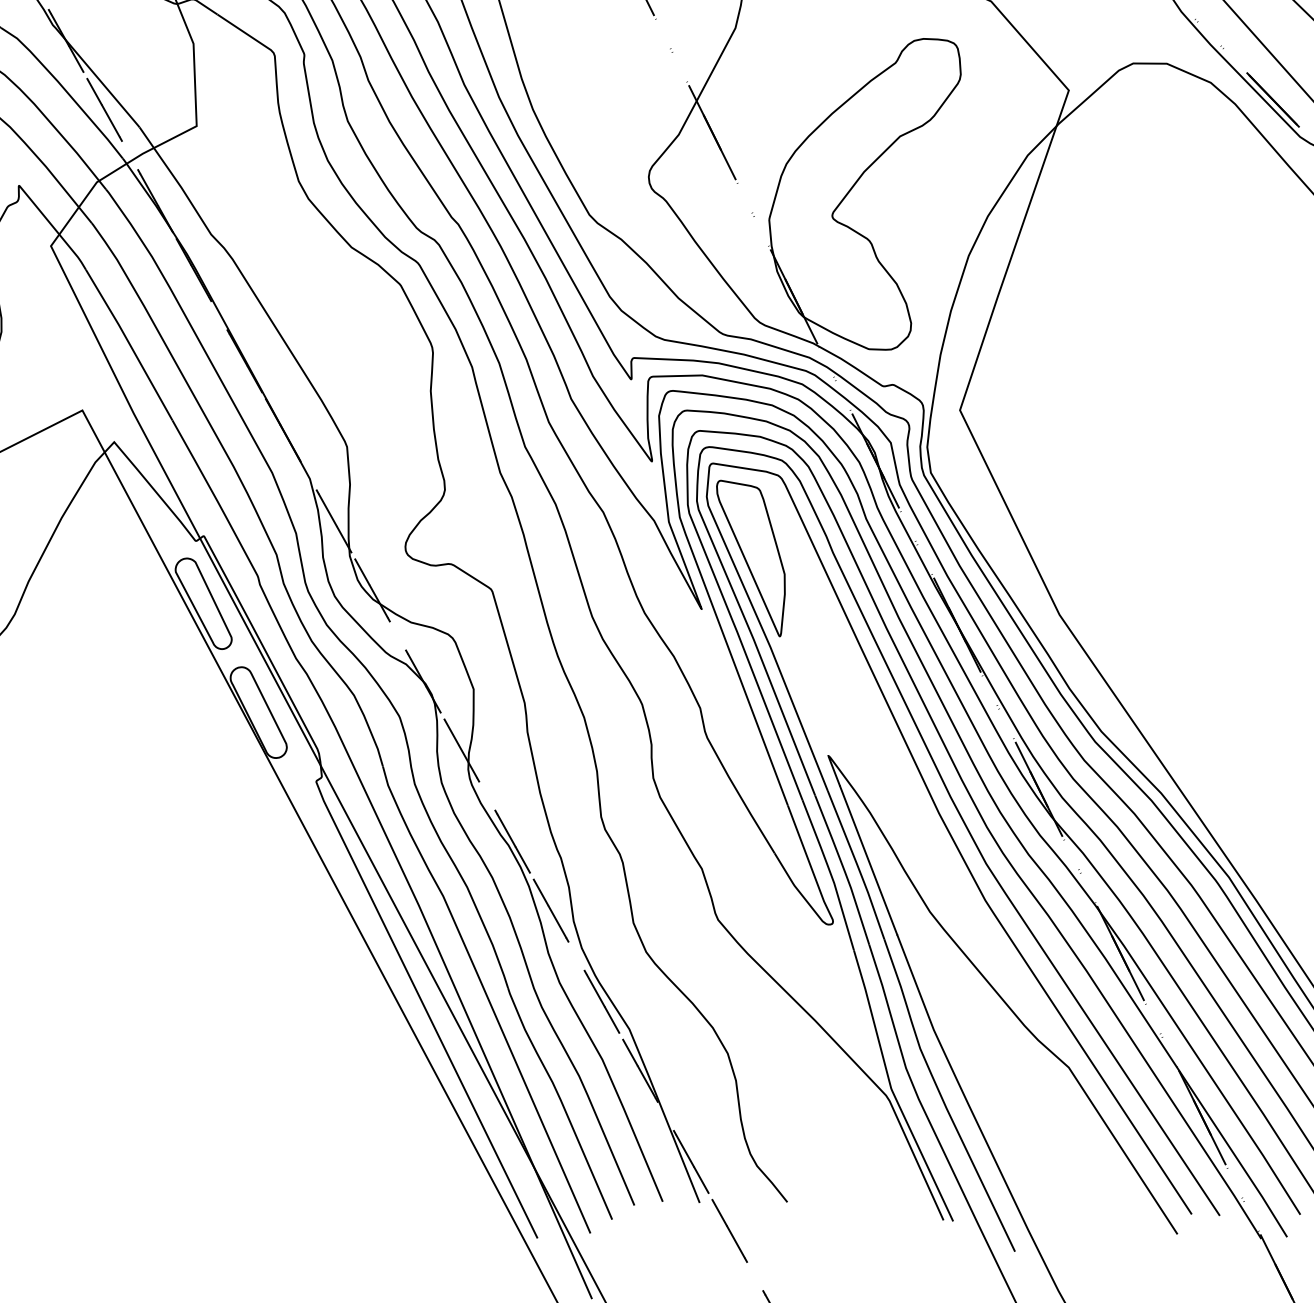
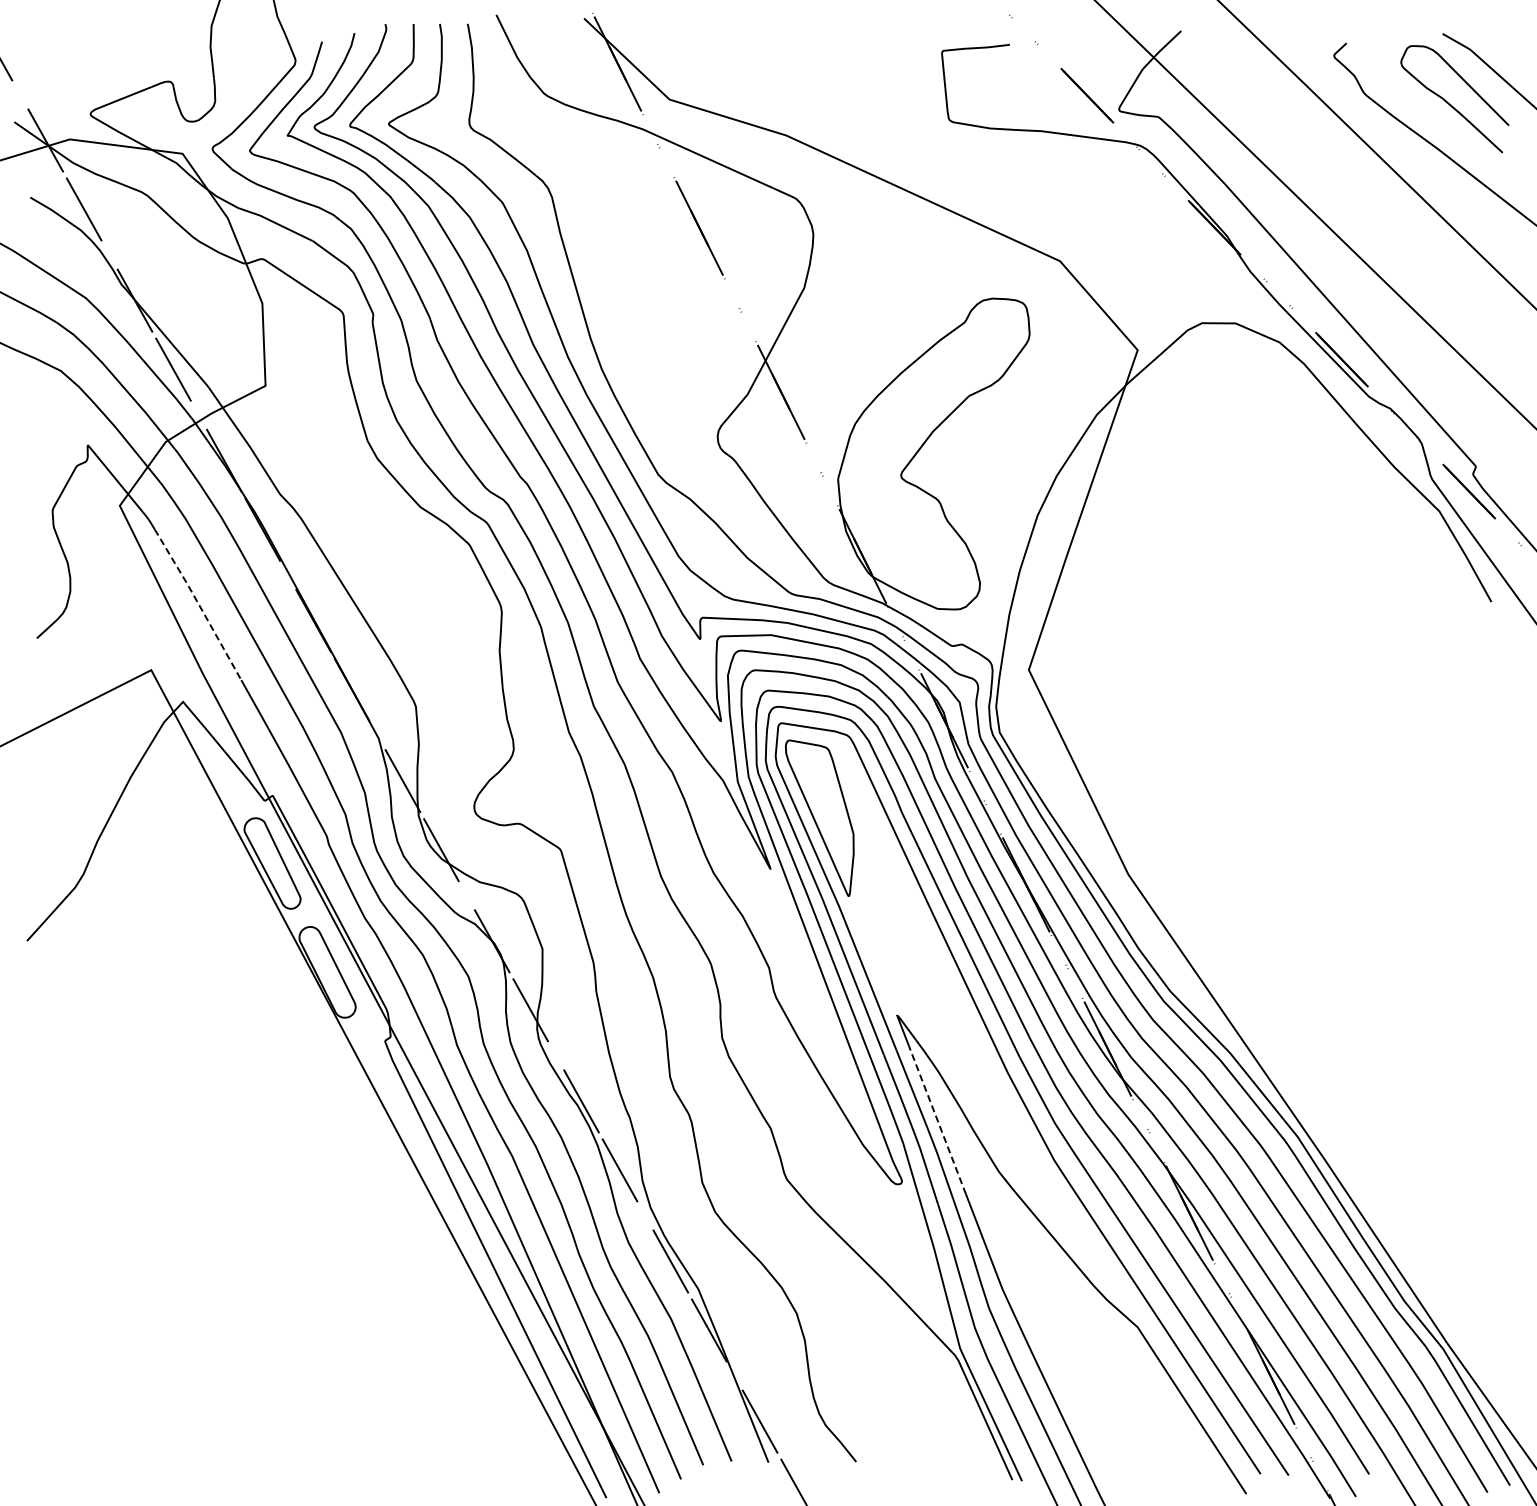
line: (129, 343) -> (198, 603), solid -> dashed
line: (868, 859) -> (937, 1119), solid -> dashed

